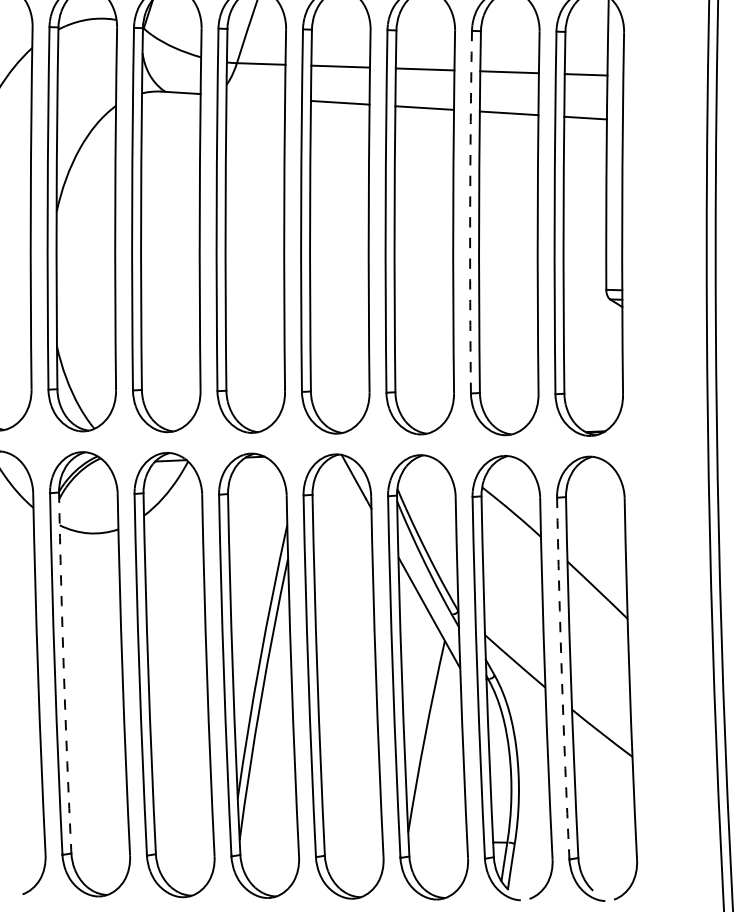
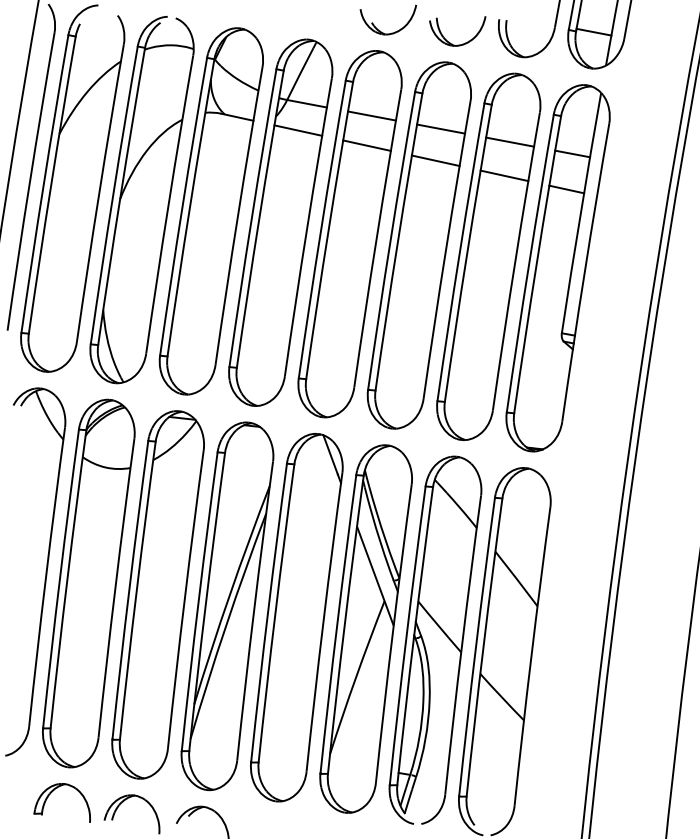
line: (255, 97) -> (298, 130), added
arc: (469, 212) -> (459, 252), dashed -> solid
arc: (64, 673) -> (67, 579), dashed -> solid
arc: (562, 677) -> (476, 646), dashed -> solid

